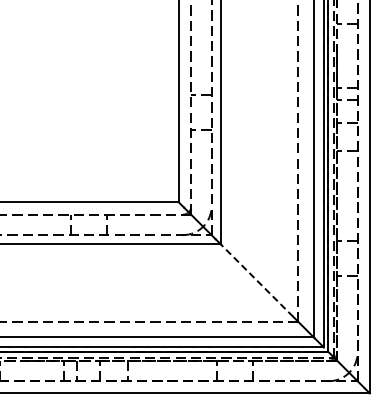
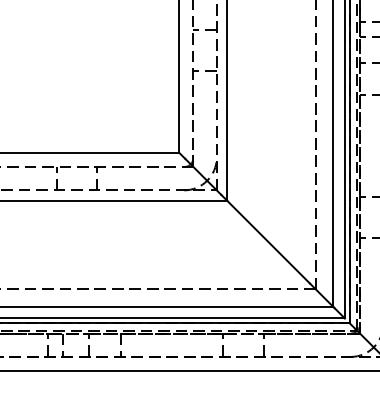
line: (256, 280) -> (268, 242), dashed -> solid

